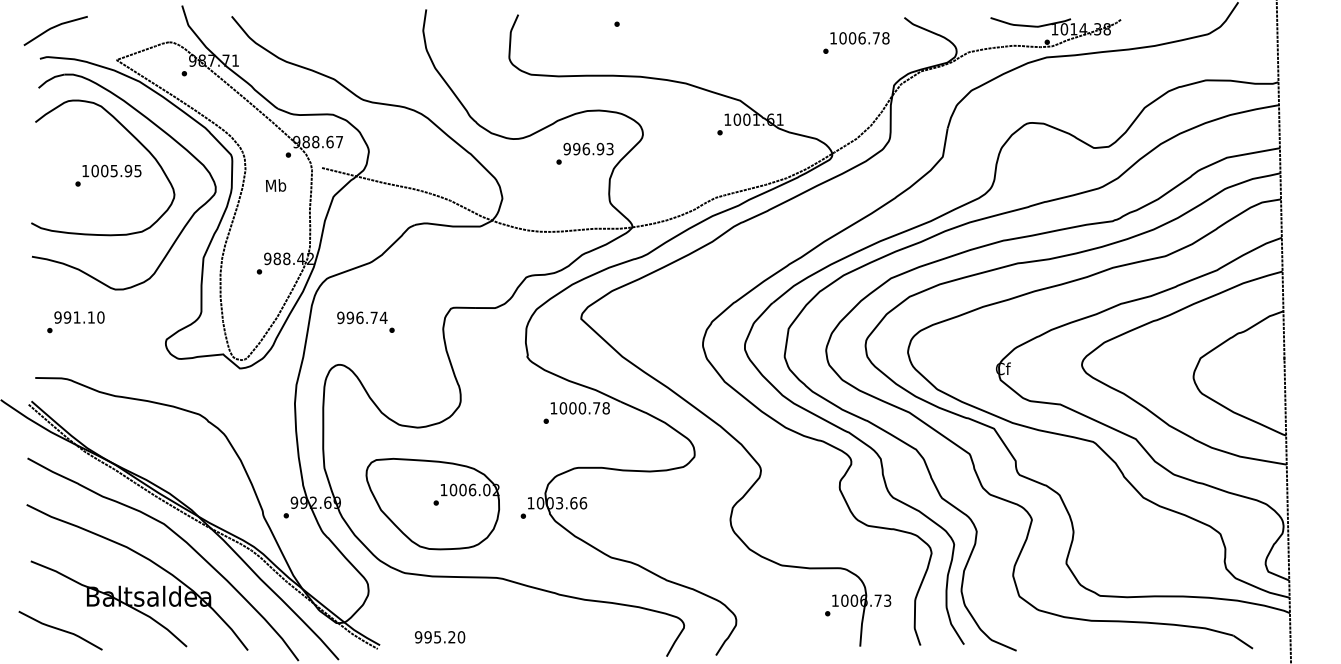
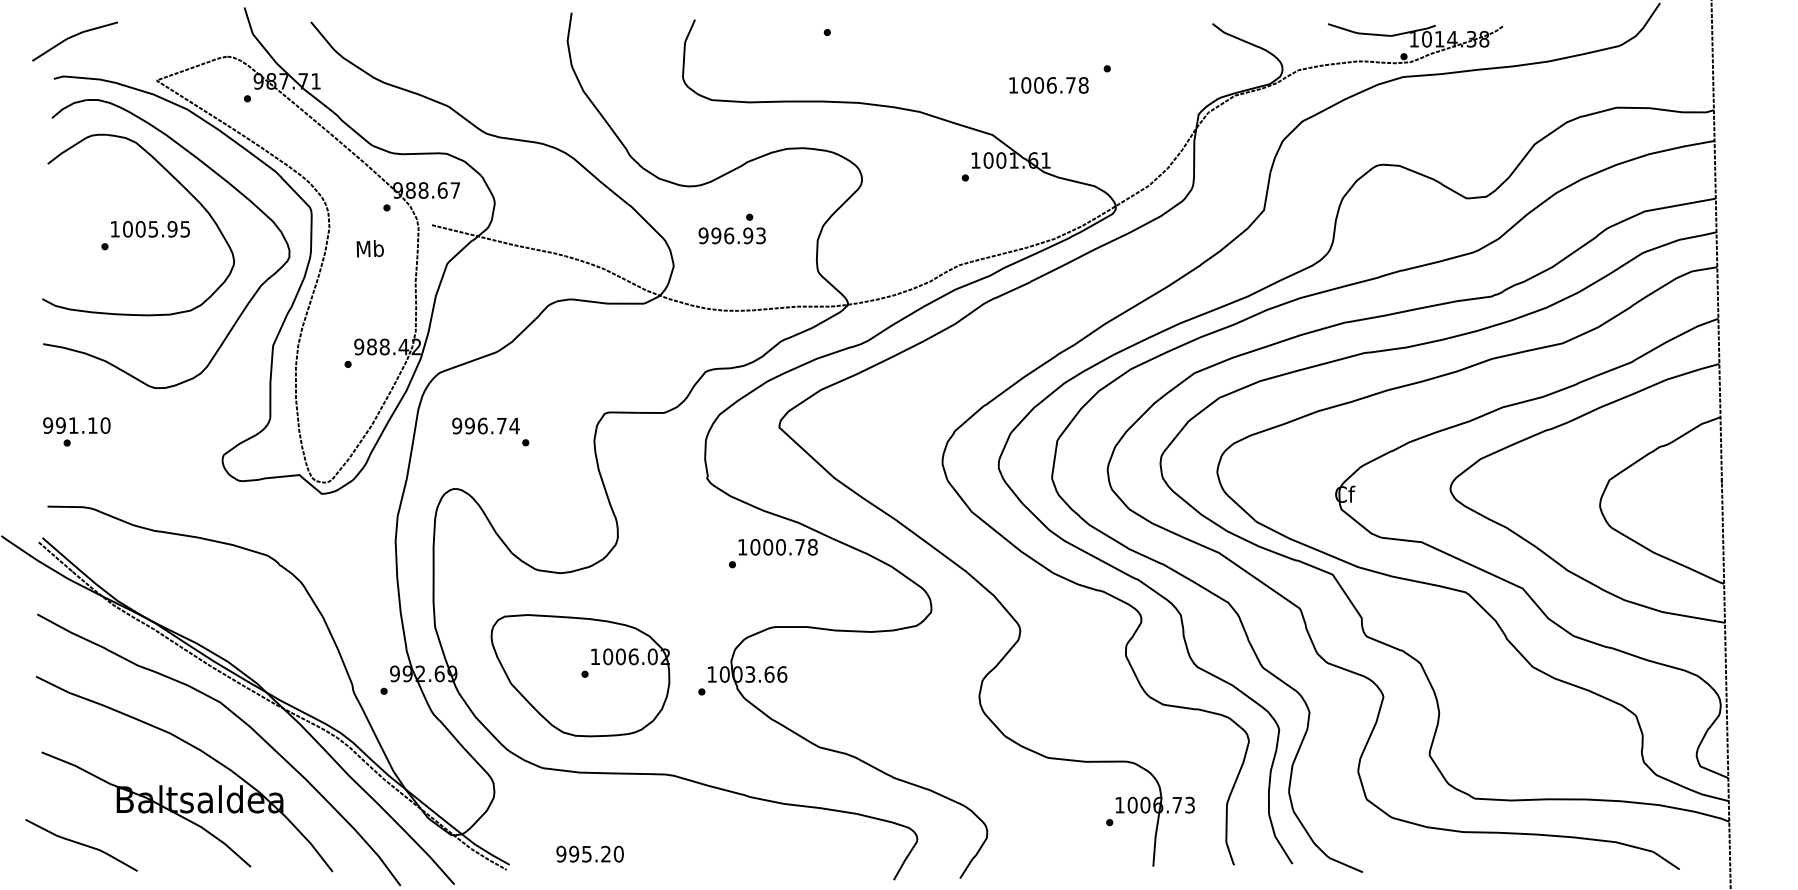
text: (859, 38) -> (1048, 85), moved
text: (588, 148) -> (731, 235), moved
text: (79, 317) -> (76, 425), moved

